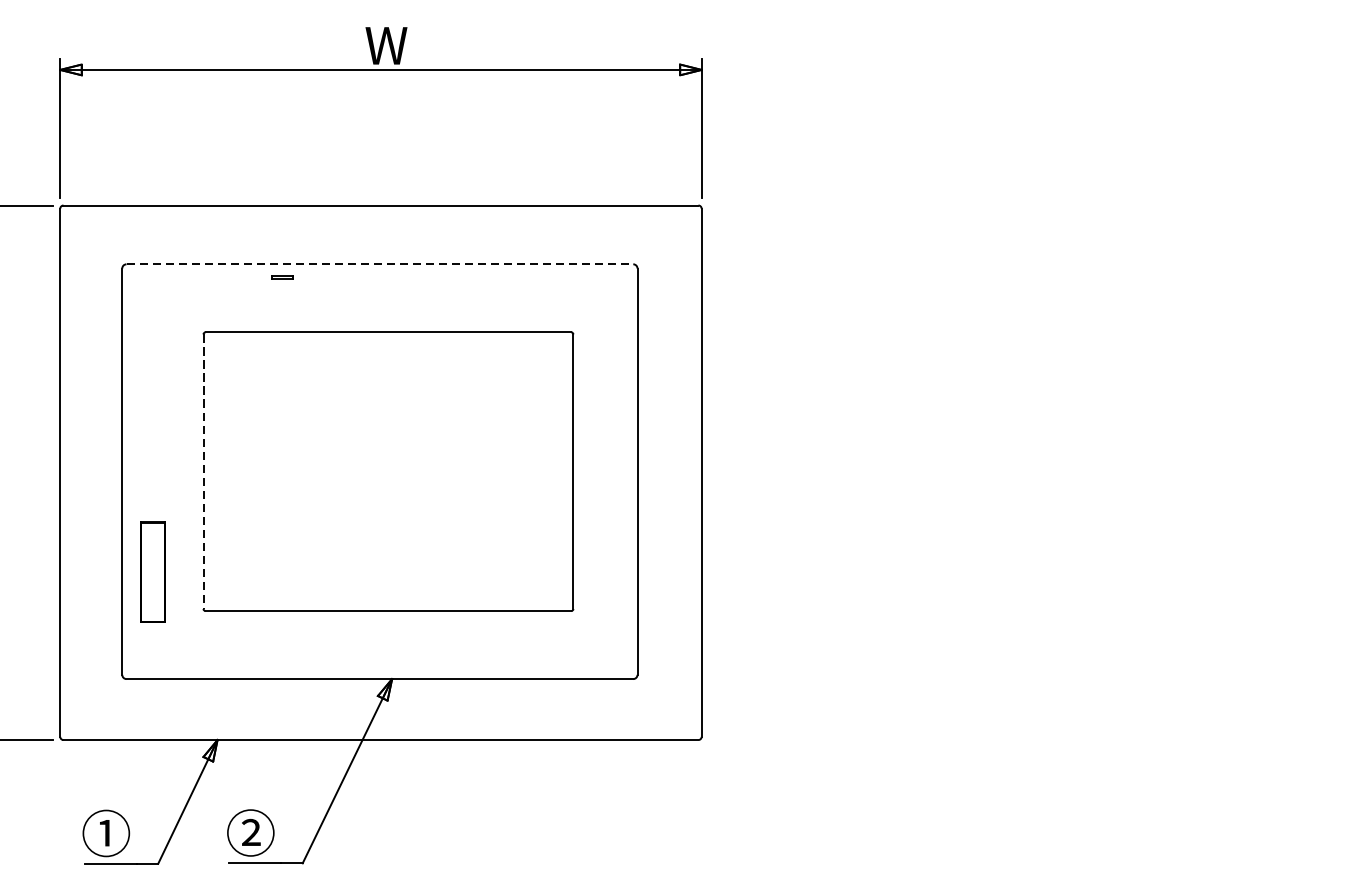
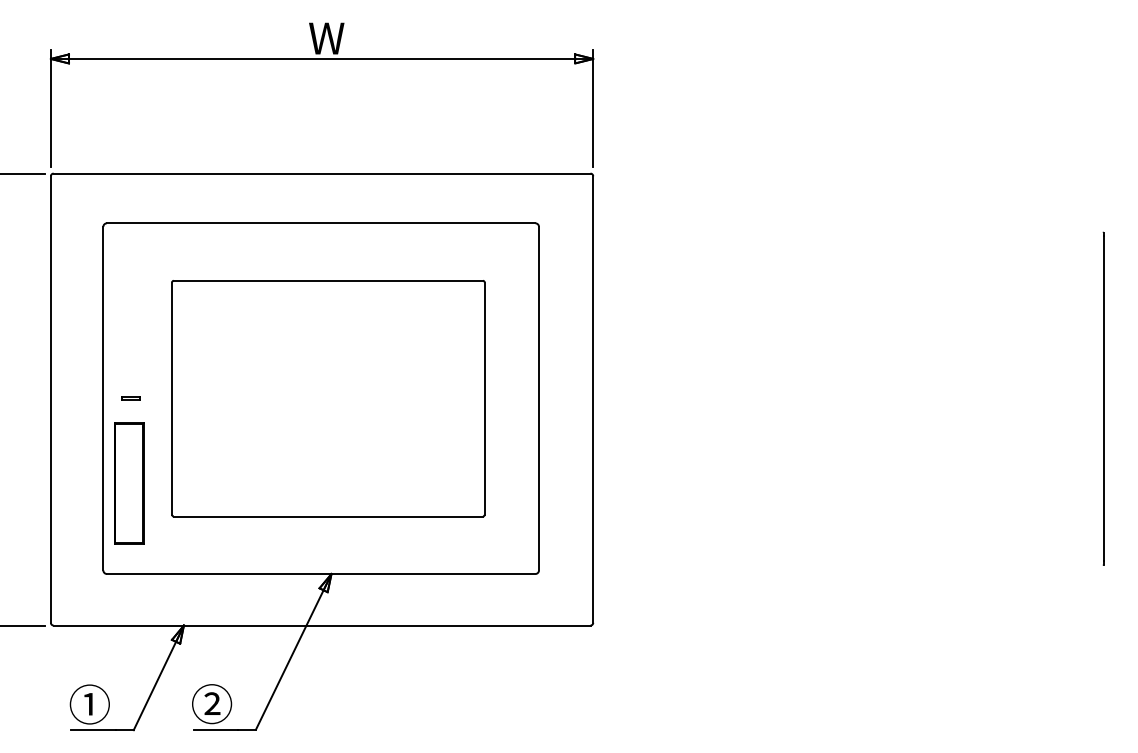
line: (380, 264) -> (321, 223), dashed -> solid
line: (282, 276) -> (130, 397), moved
line: (1305, 471) -> (1103, 398), added
line: (204, 472) -> (172, 399), dashed -> solid
part: (153, 572) -> (129, 483), size x1.43

